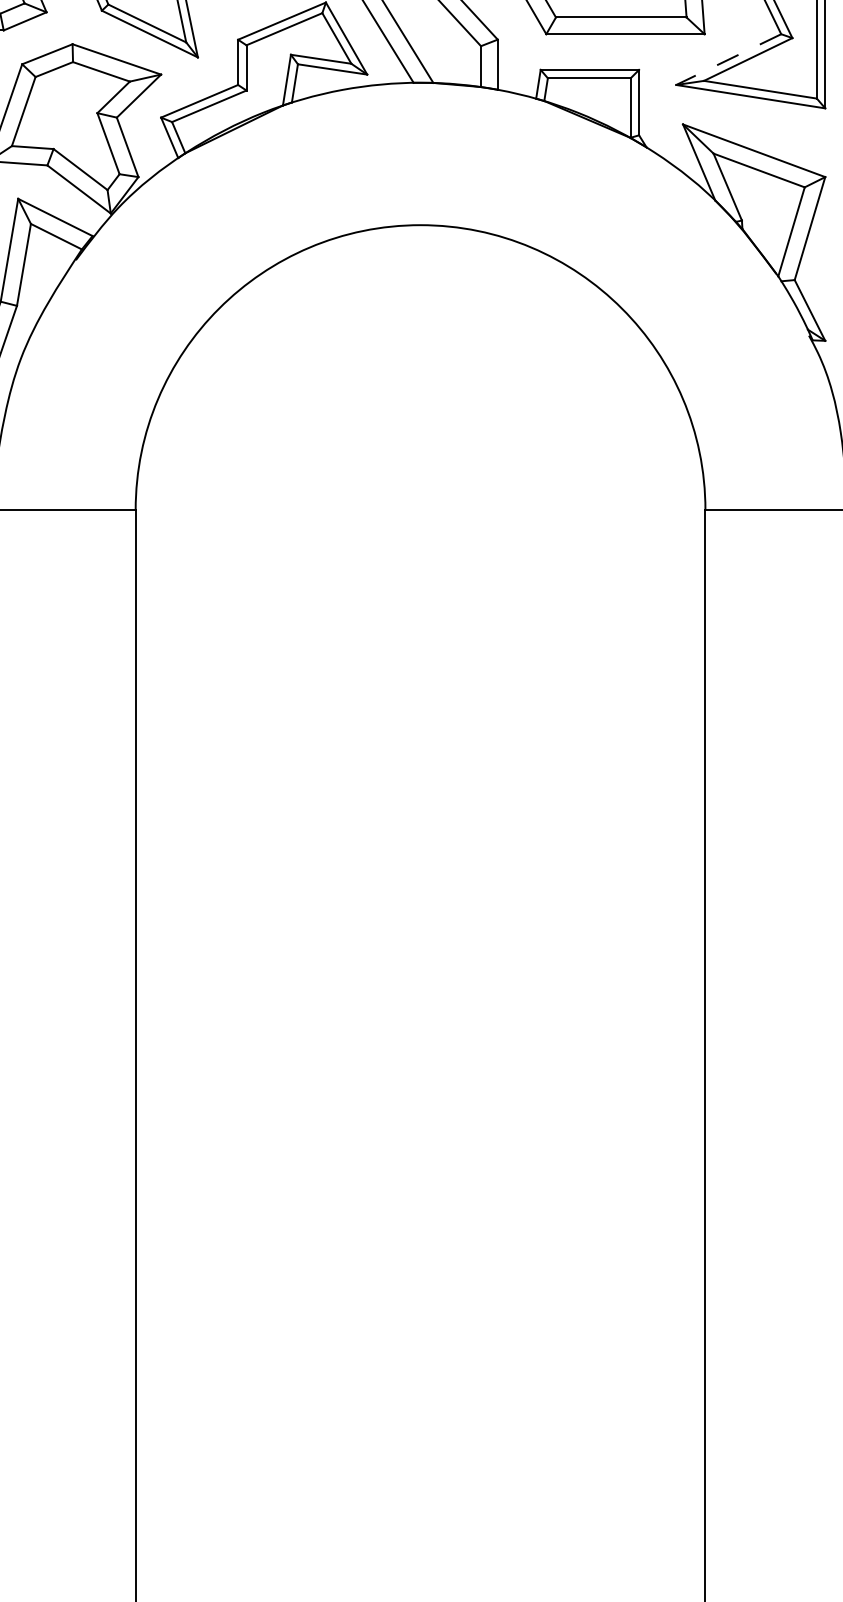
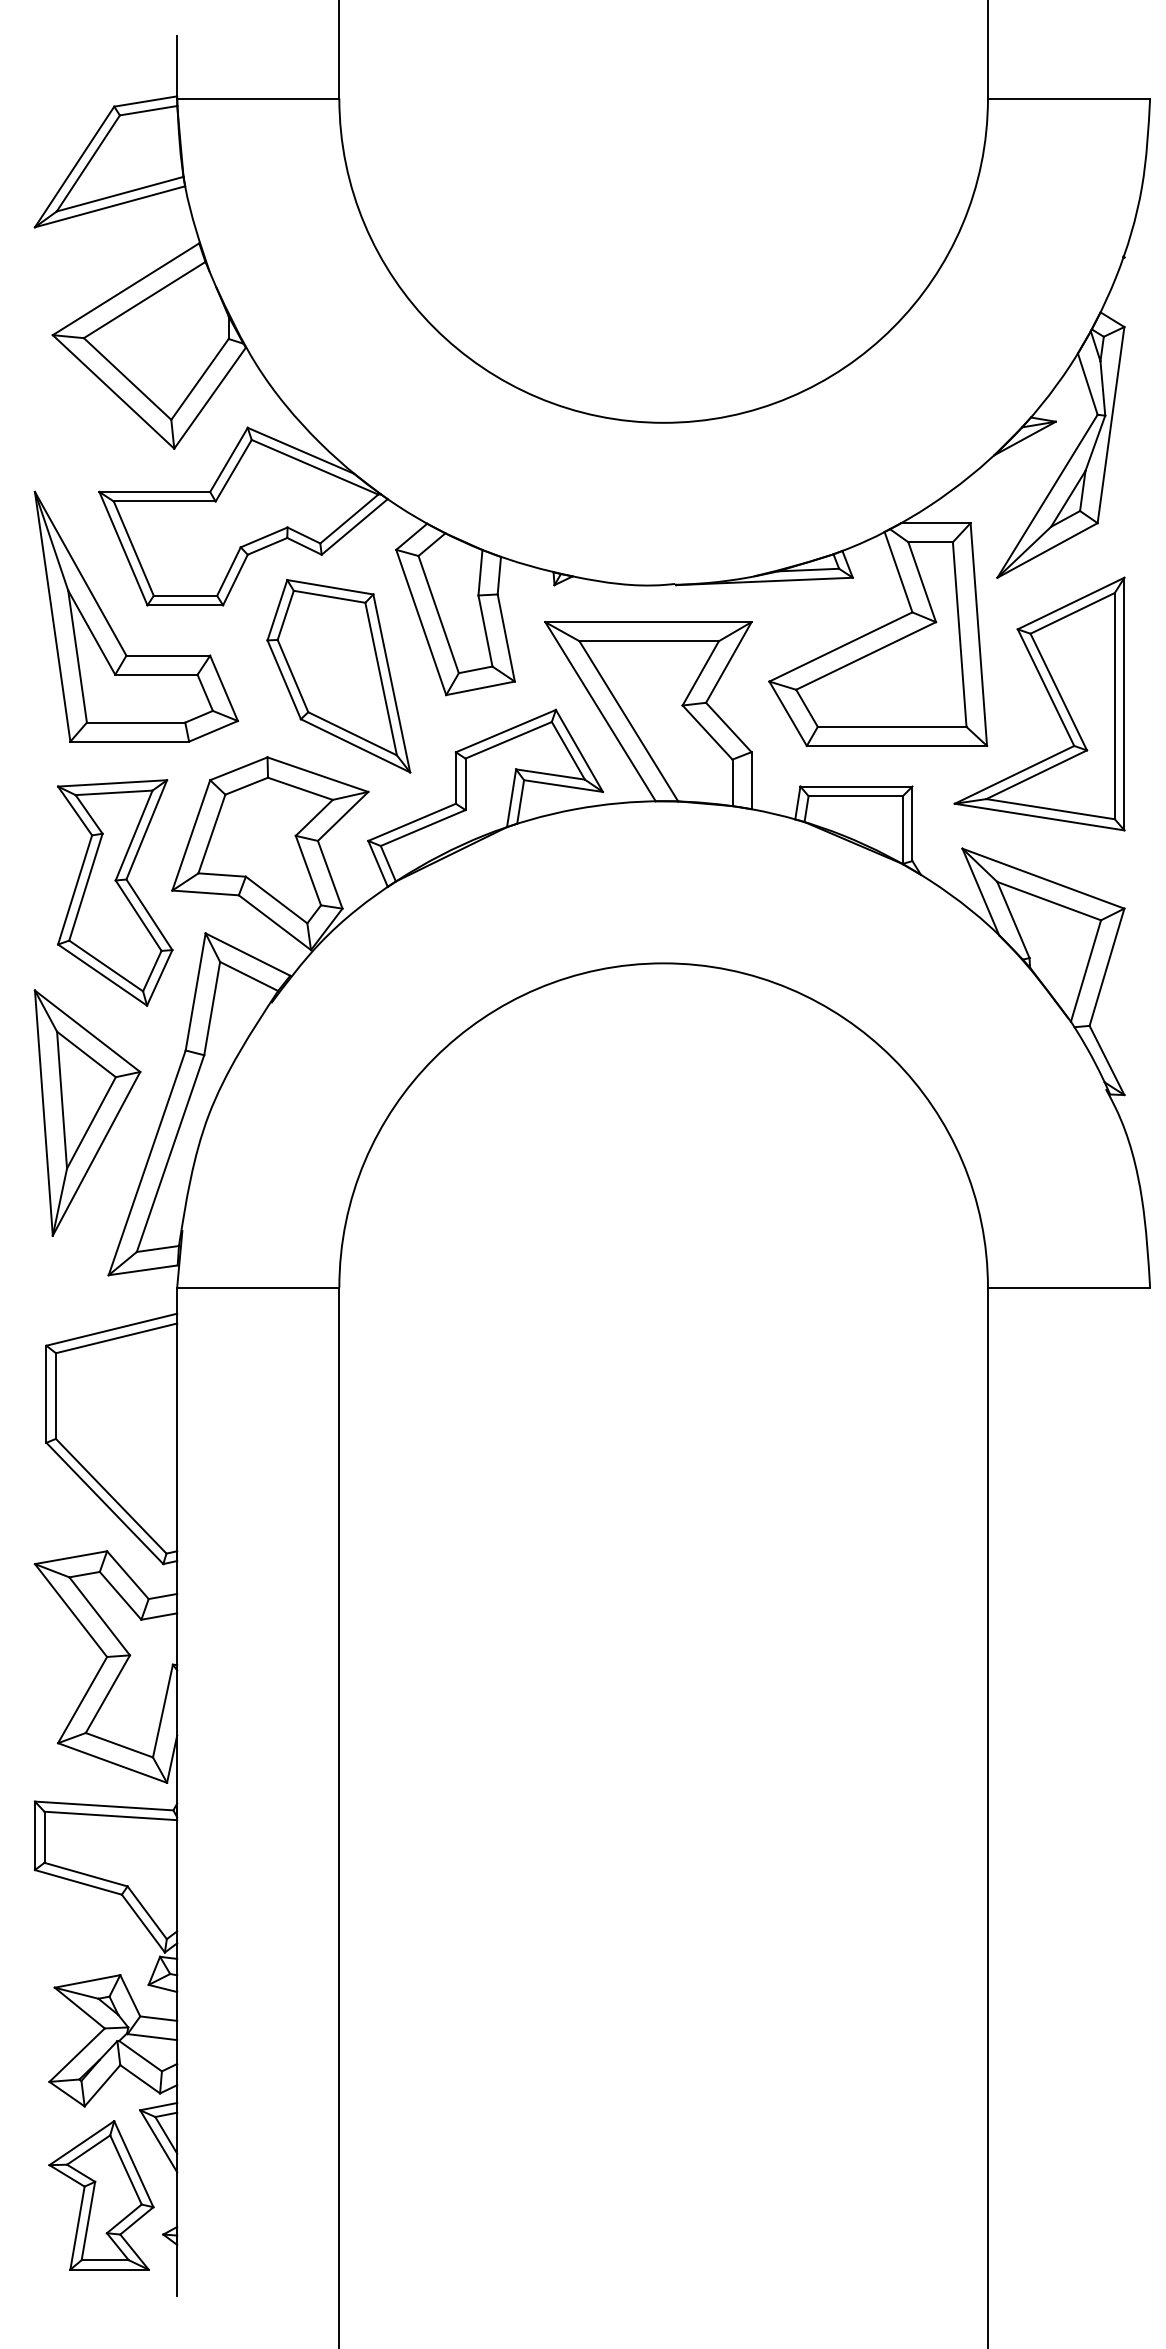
line: (728, 60) -> (1014, 775), dashed -> solid

